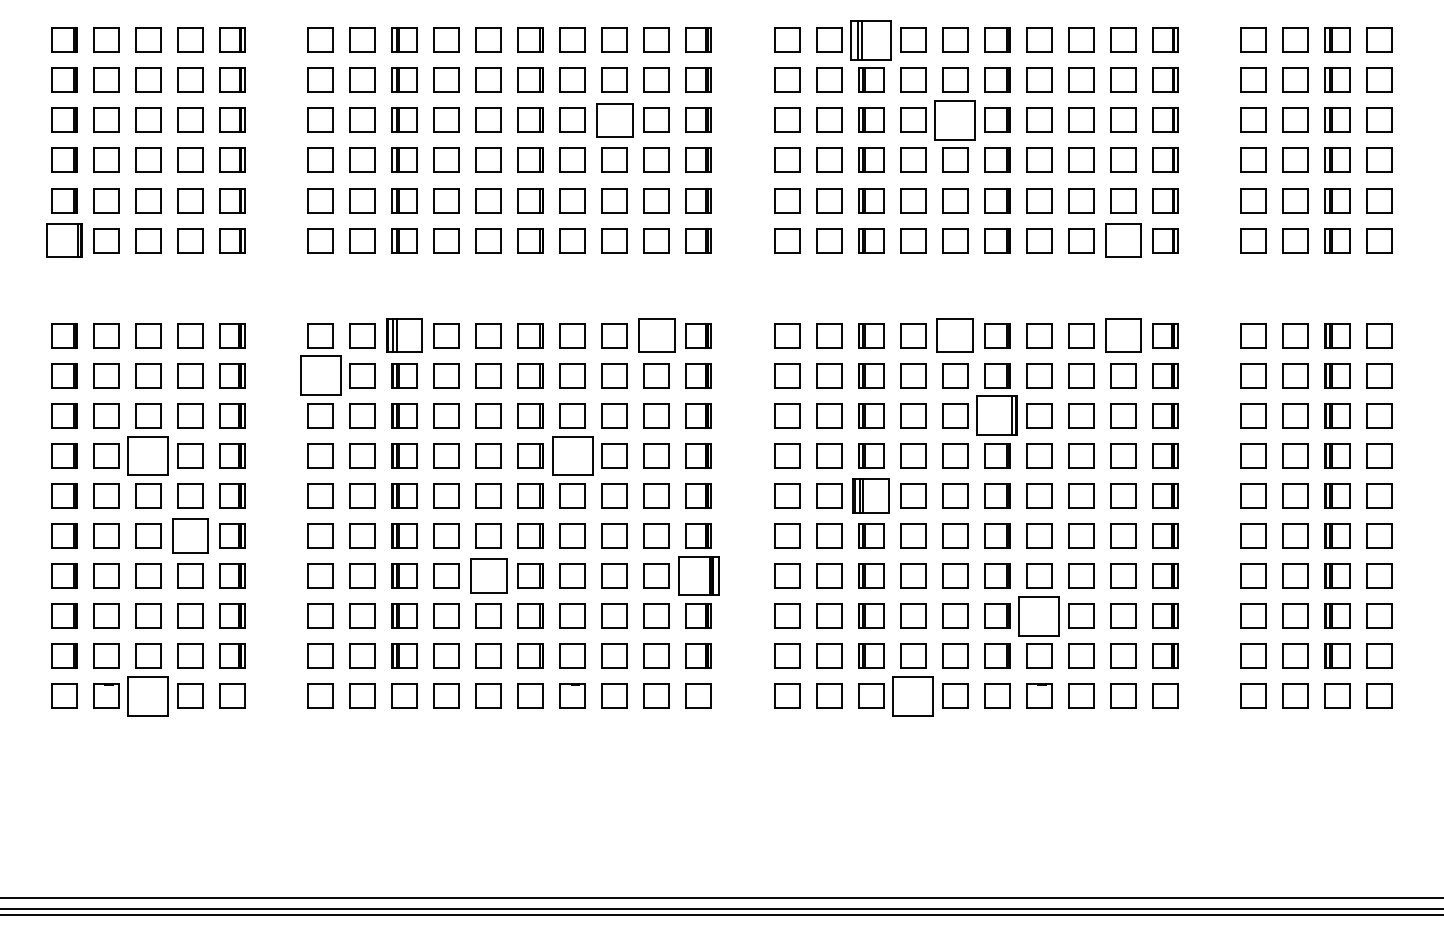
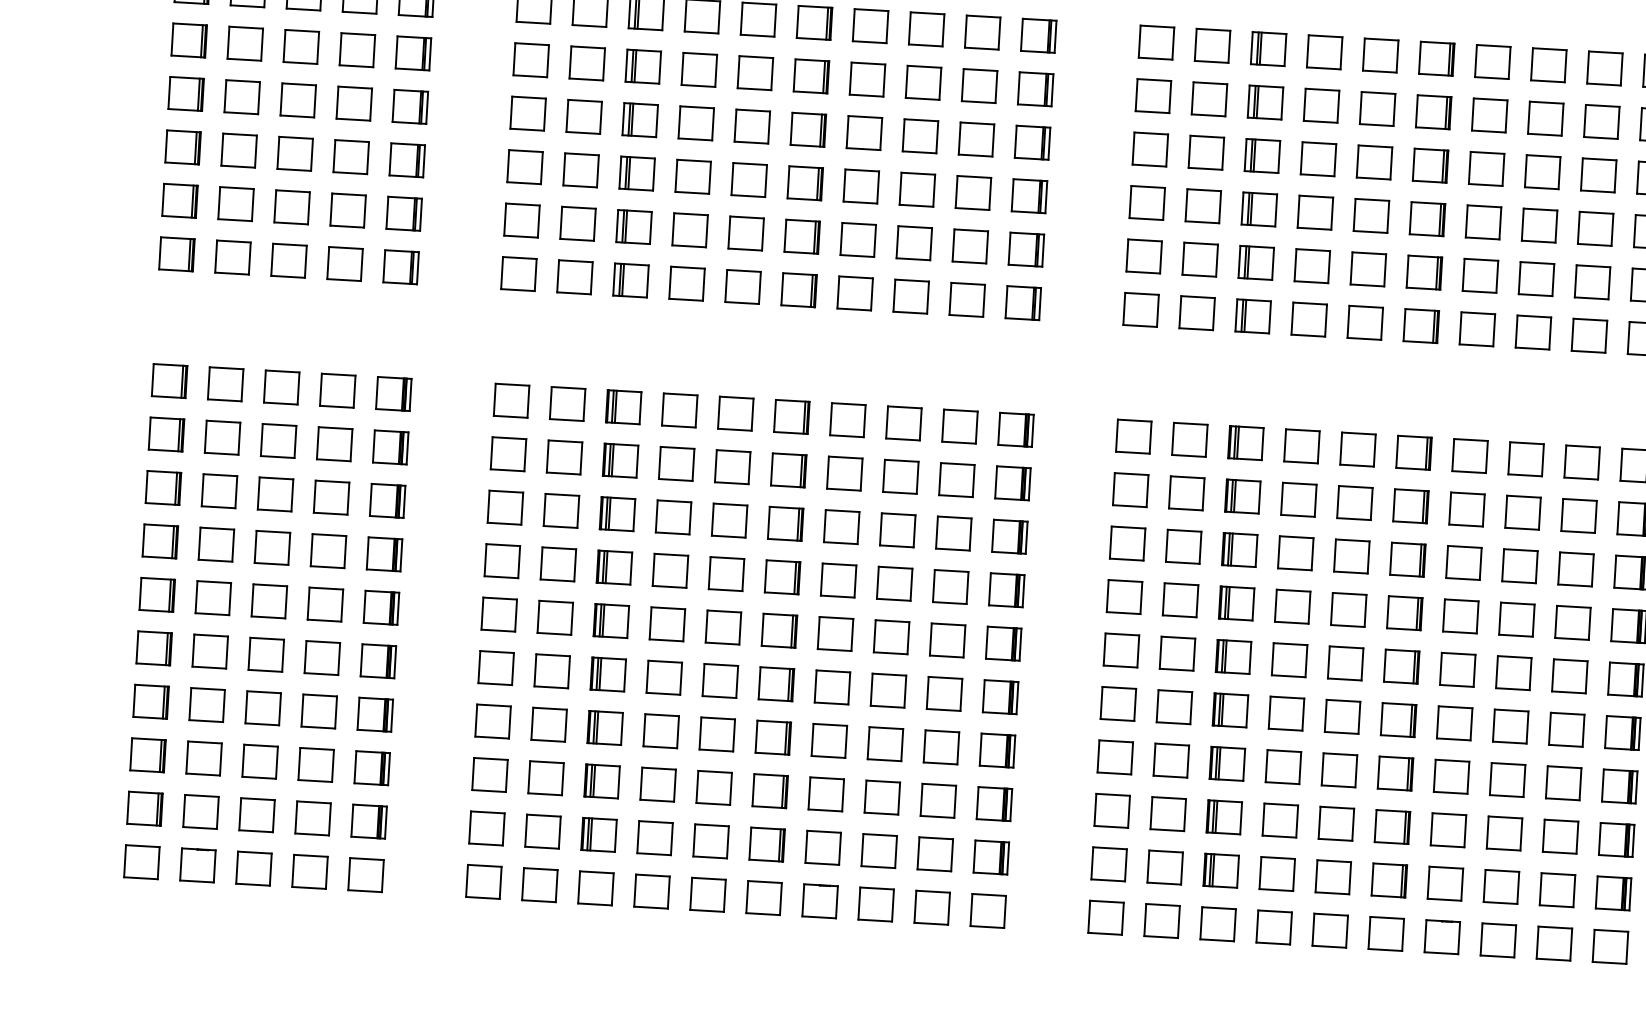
part: (871, 39) -> (1269, 48), size x0.62
part: (614, 119) -> (920, 135), size x0.71
part: (955, 119) -> (1374, 161), size x0.62
part: (64, 240) -> (177, 254), size x0.71
part: (1123, 240) -> (1589, 335), size x0.71
part: (404, 335) -> (623, 407), size x0.71
part: (656, 335) -> (959, 426), size x0.71
part: (955, 335) -> (1358, 449), size x0.71
part: (1123, 335) -> (1582, 462), size x0.71
part: (320, 375) -> (508, 453), size x0.62
part: (997, 415) -> (1408, 559), size x0.62
part: (148, 455) -> (272, 547), size x0.62
part: (572, 455) -> (838, 580), size x0.62
part: (871, 495) -> (1234, 656), size x0.71
part: (190, 535) -> (322, 657), size x0.71
part: (488, 575) -> (717, 733), size x0.71
part: (698, 575) -> (997, 749), size x0.62
part: (1039, 615) -> (1448, 829), size x0.62
part: (148, 695) -> (254, 867), size x0.62
part: (913, 695) -> (1274, 926), size x0.62

